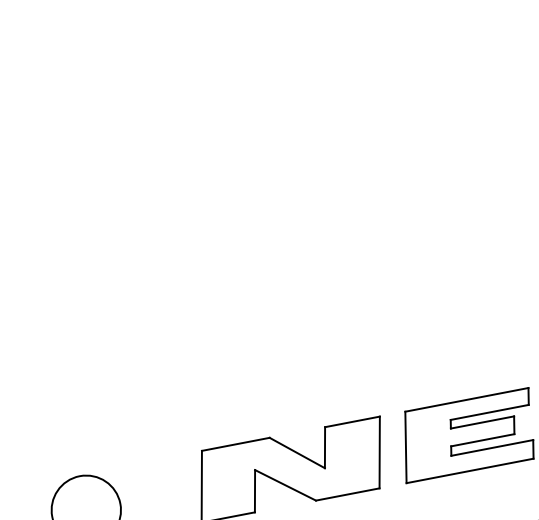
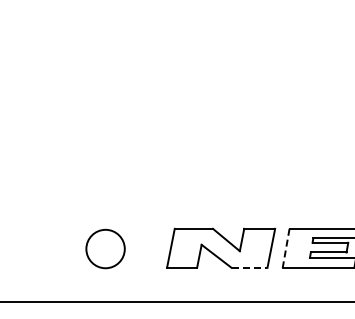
line: (406, 447) -> (286, 248), solid -> dashed
line: (347, 493) -> (249, 267), solid -> dashed

